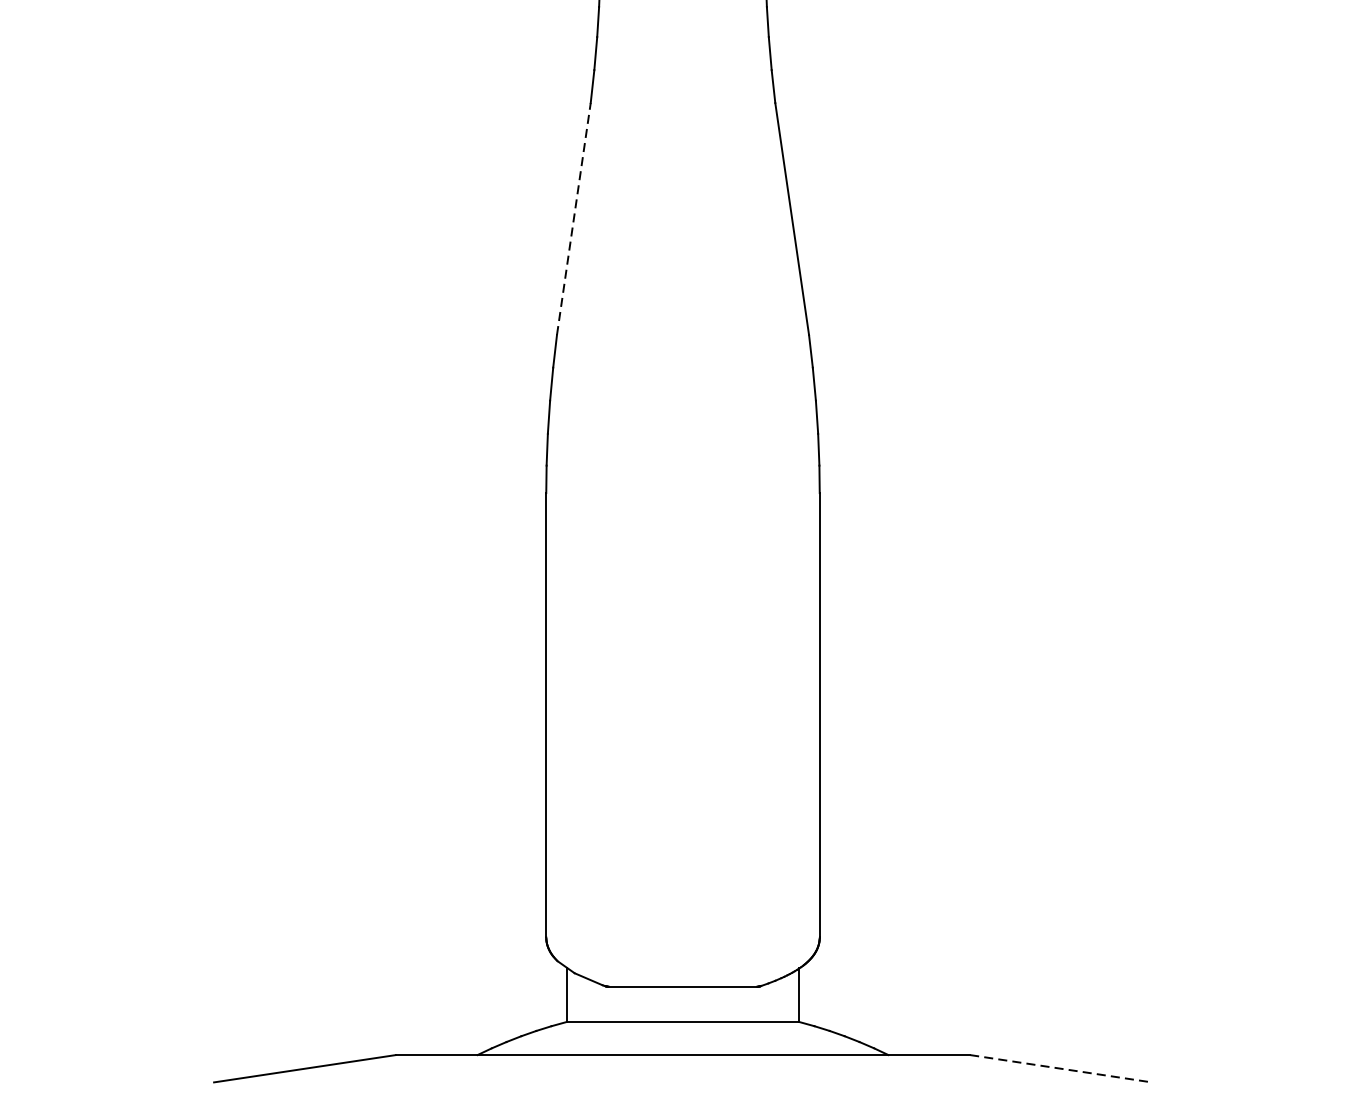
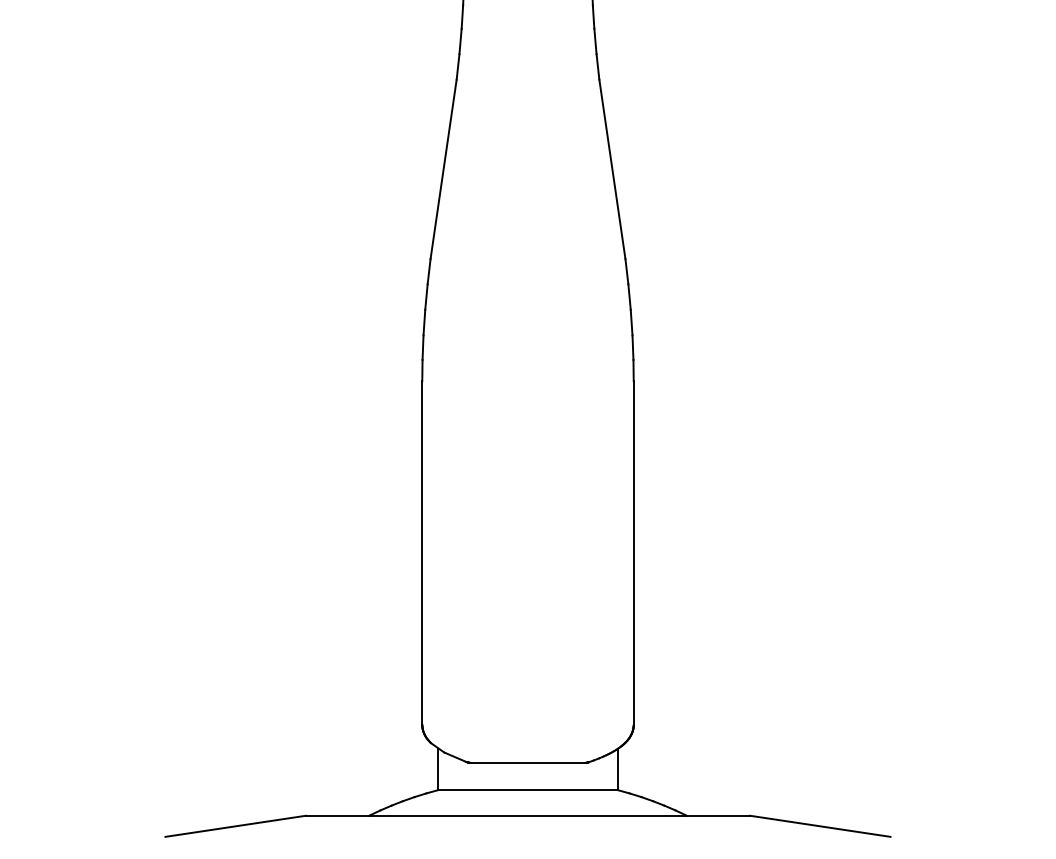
line: (573, 219) -> (443, 169), dashed -> solid
line: (1061, 1068) -> (820, 826), dashed -> solid

